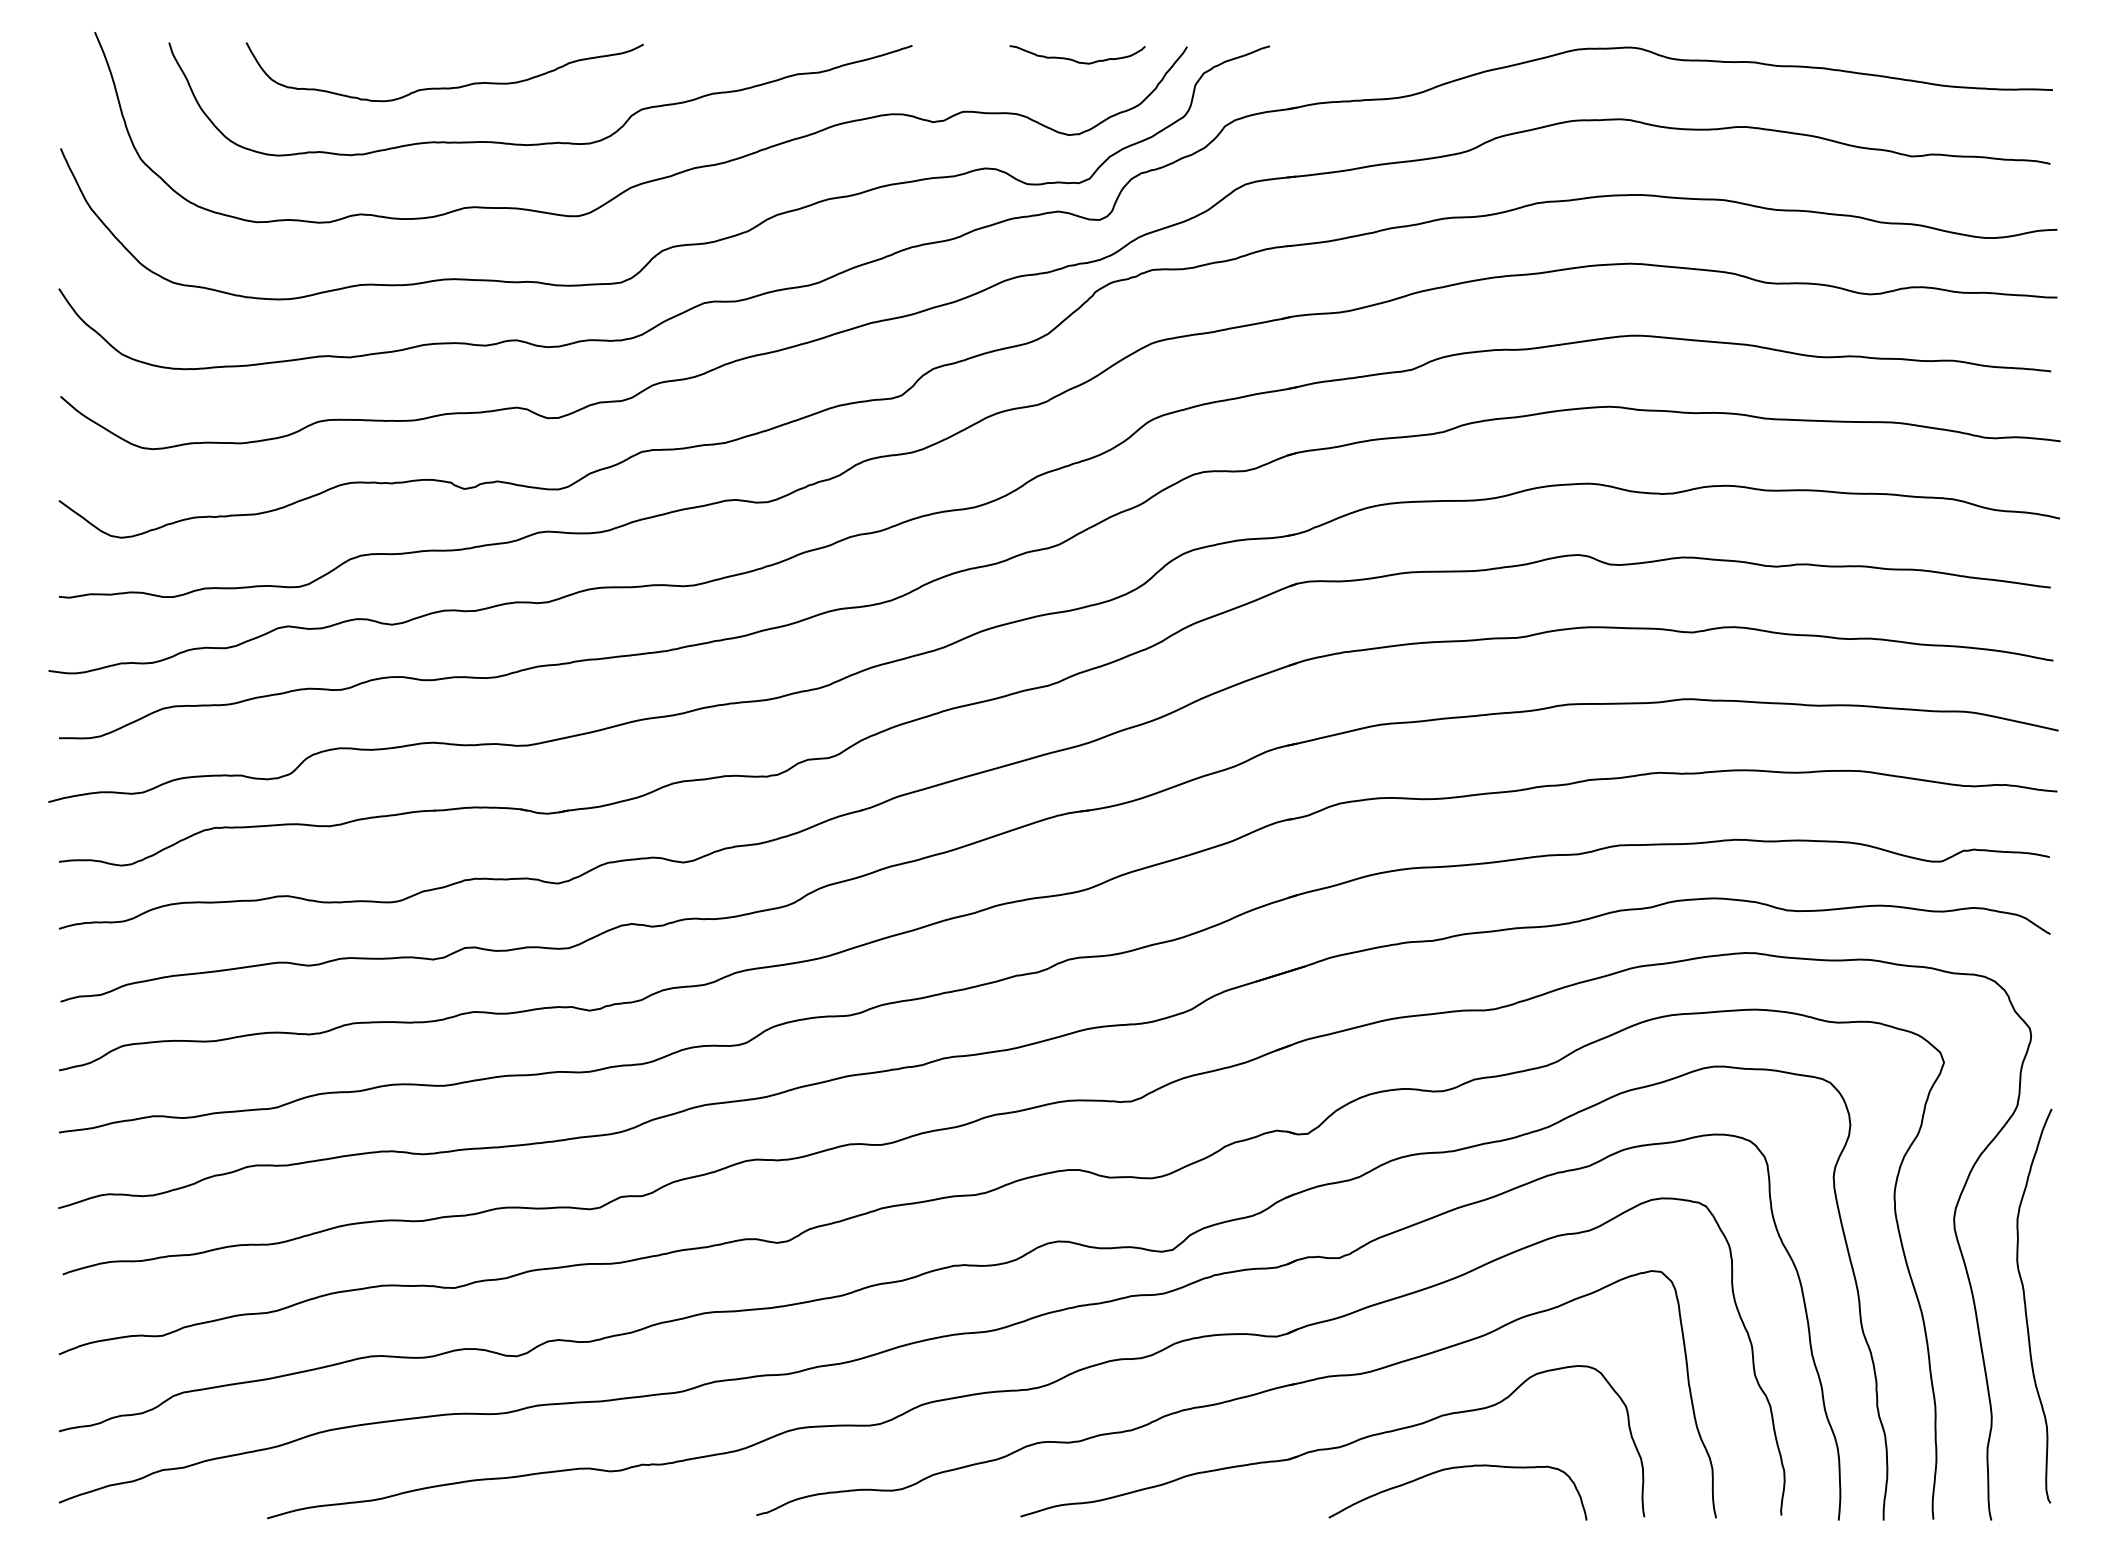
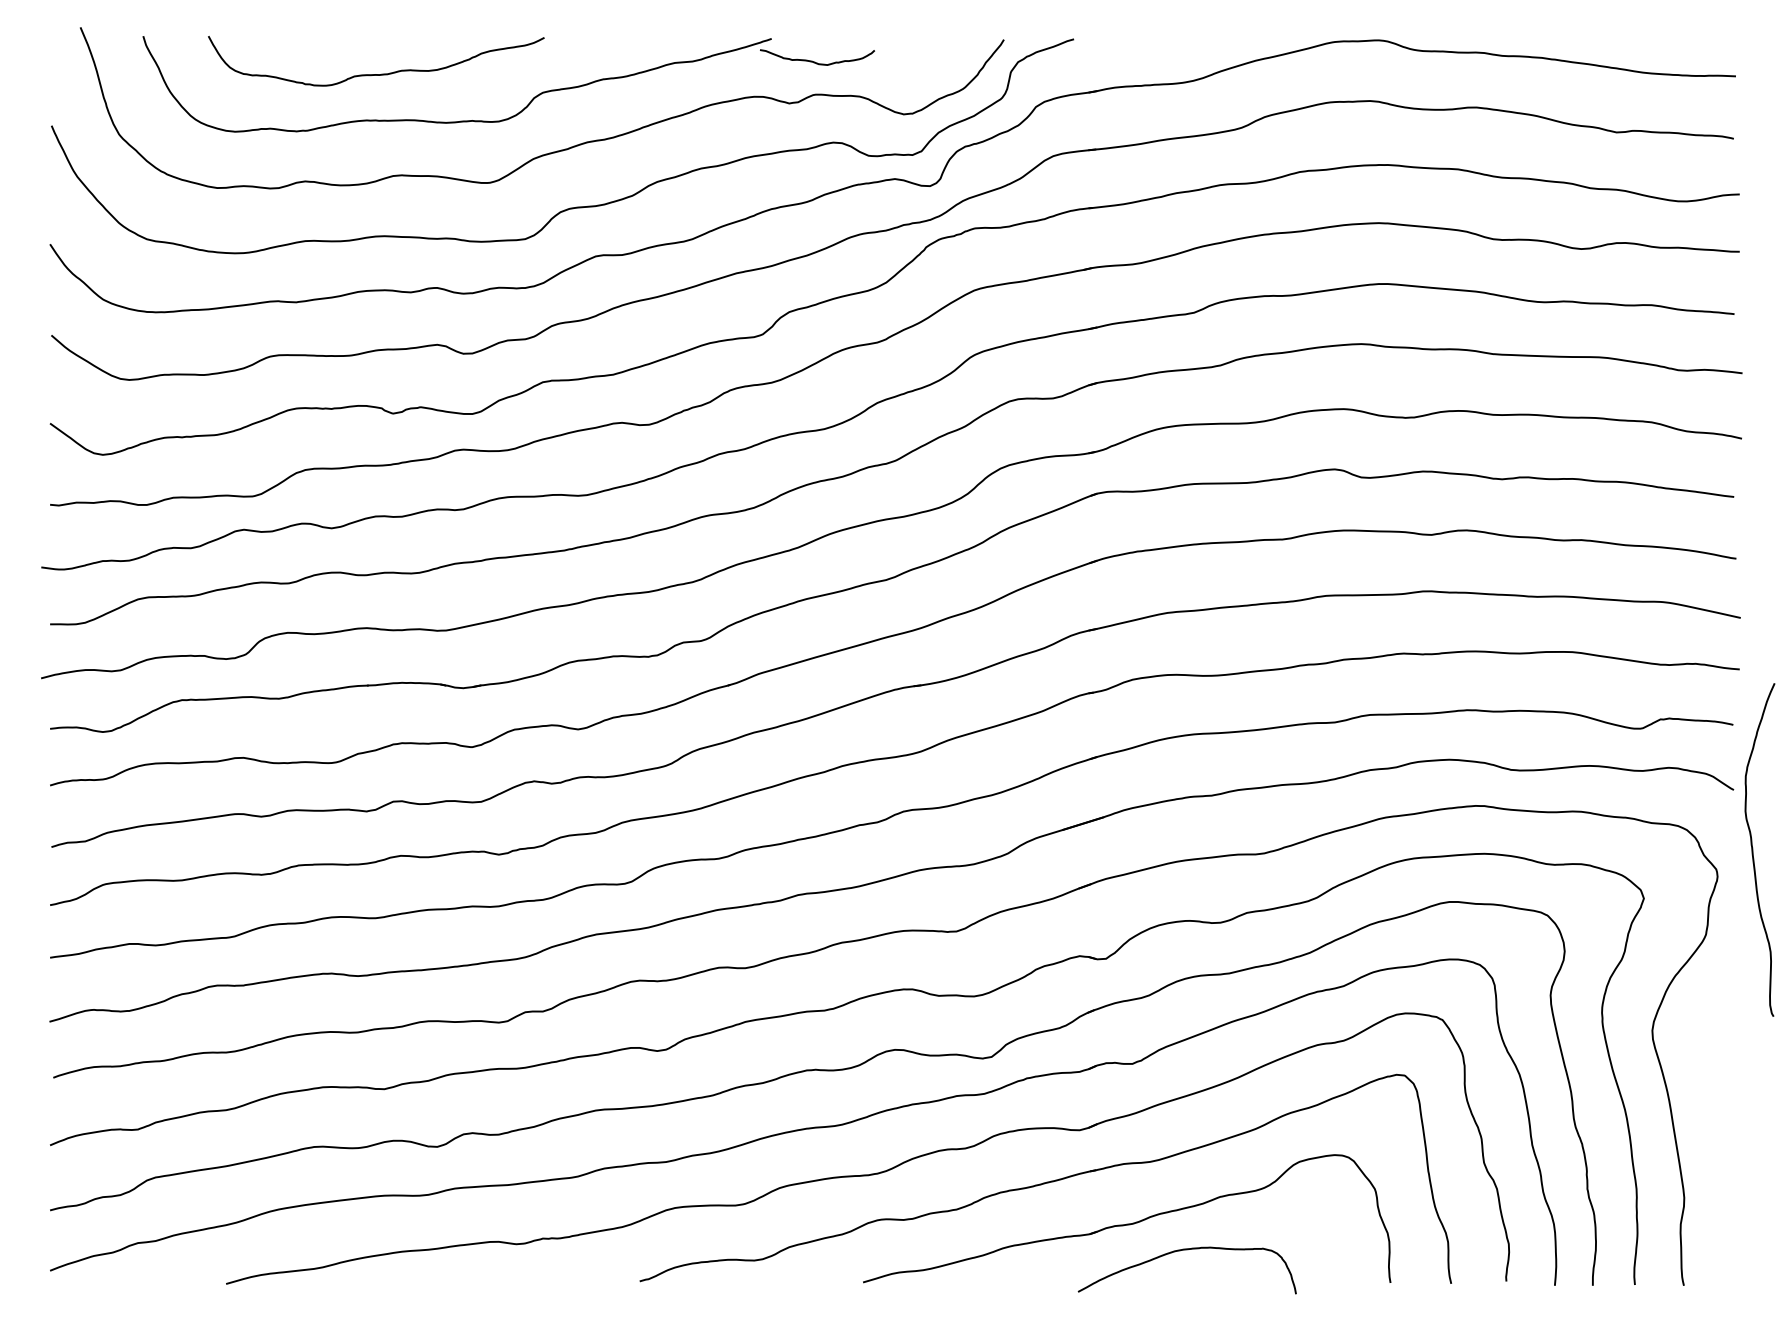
curve: (1074, 59) -> (814, 61), moved
curve: (2026, 1305) -> (1753, 849), moved
curve: (1451, 1469) -> (1181, 1251), moved

